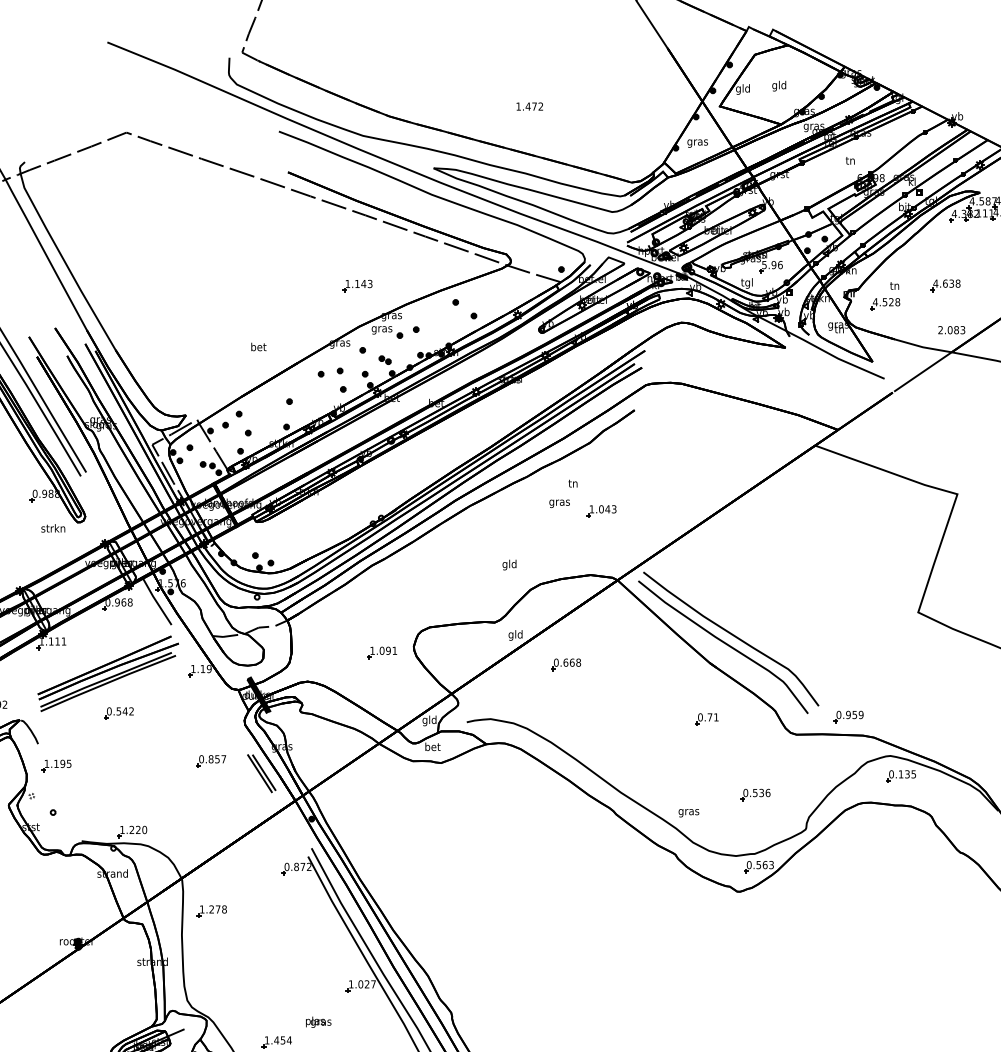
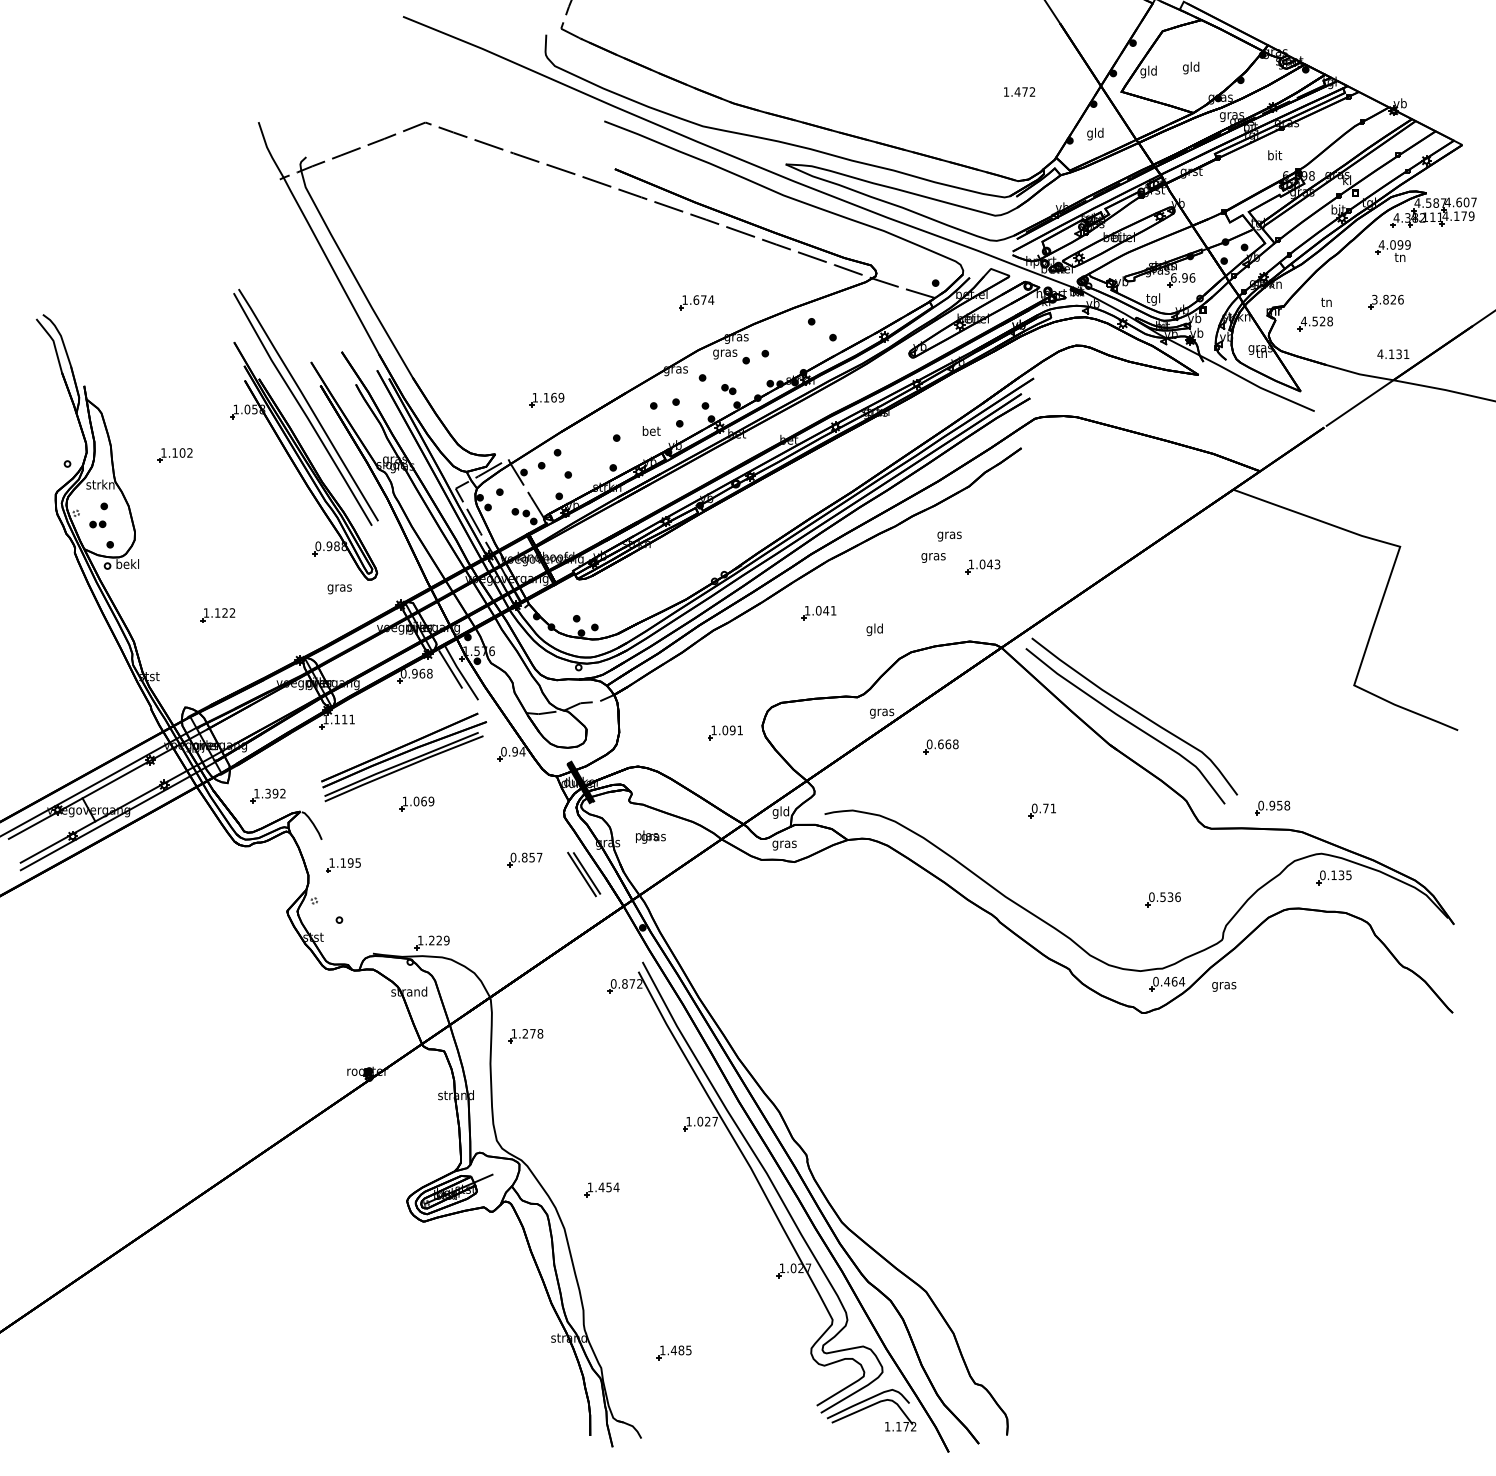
text: (529, 106) -> (1019, 91), moved
text: (697, 141) -> (1095, 133), gras -> gld
text: (851, 160) -> (1275, 155), tn -> bit
part: (950, 241) -> (1392, 250), added
text: (764, 264) -> (1173, 277), 5.96 -> 6.96
text: (363, 283) -> (703, 299), 1.143 -> 1.674
text: (946, 283) -> (1387, 299), 4.638 -> 3.826
text: (951, 330) -> (1393, 354), 2.083 -> 4.131
text: (258, 346) -> (651, 430), moved
part: (229, 368) -> (546, 399), added
text: (573, 484) -> (949, 535), tn -> gras
text: (53, 528) -> (339, 587), strkn -> gras
part: (461, 551) -> (818, 613), added
line: (147, 598) -> (450, 669), added
text: (516, 635) -> (882, 712), gld -> gras
text: (201, 668) -> (513, 751), 1.19 -> 0.94
text: (120, 711) -> (418, 801), 0.542 -> 1.069
text: (861, 714) -> (1287, 805), 0.959 -> 0.958
part: (706, 719) -> (1041, 810), moved
text: (432, 748) -> (784, 844), bet -> gras
text: (689, 812) -> (1224, 986), moved
text: (144, 829) -> (446, 940), 1.220 -> 1.229
text: (765, 864) -> (1174, 981), 0.563 -> 0.464
text: (318, 1021) -> (650, 836), moved

